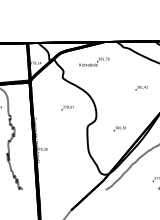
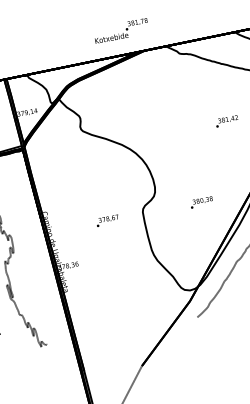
text: (94, 61) -> (121, 29), moved
text: (67, 107) -> (107, 219), moved

